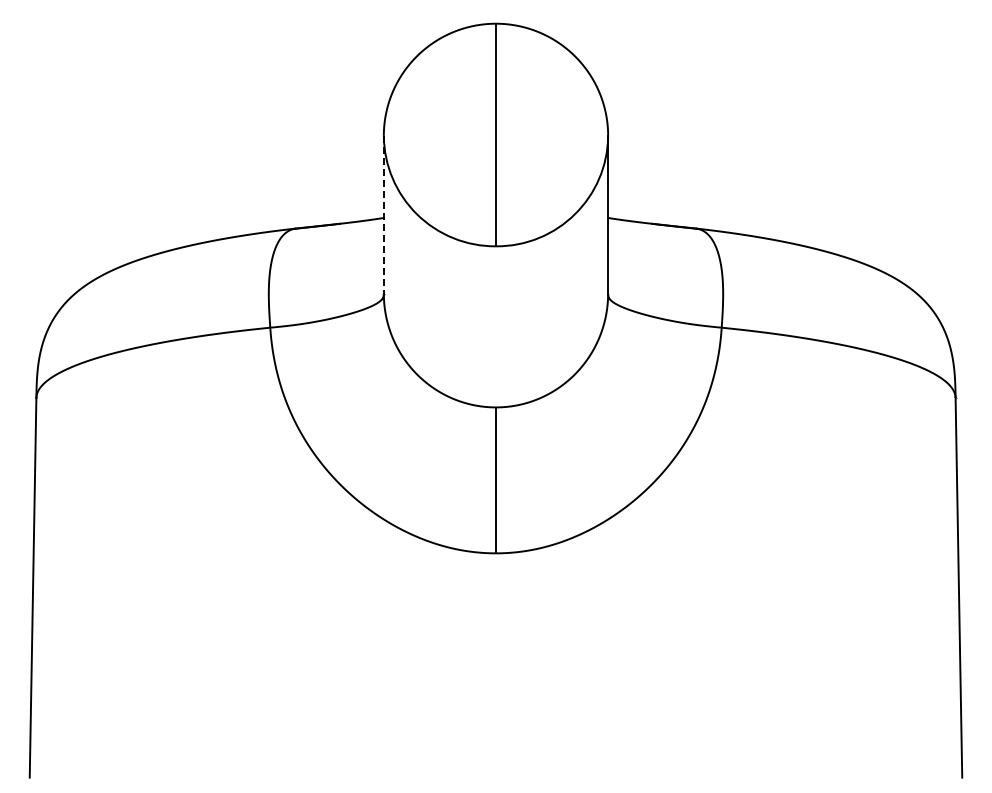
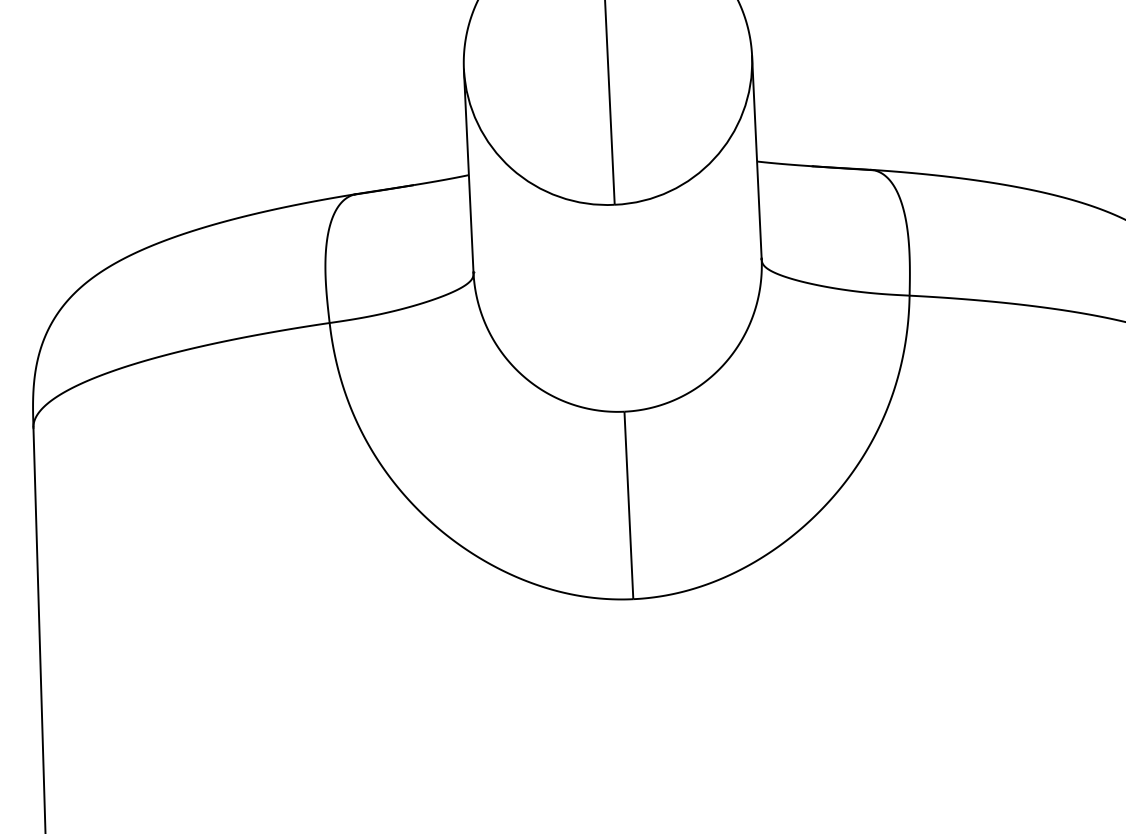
line: (383, 214) -> (468, 170), dashed -> solid

